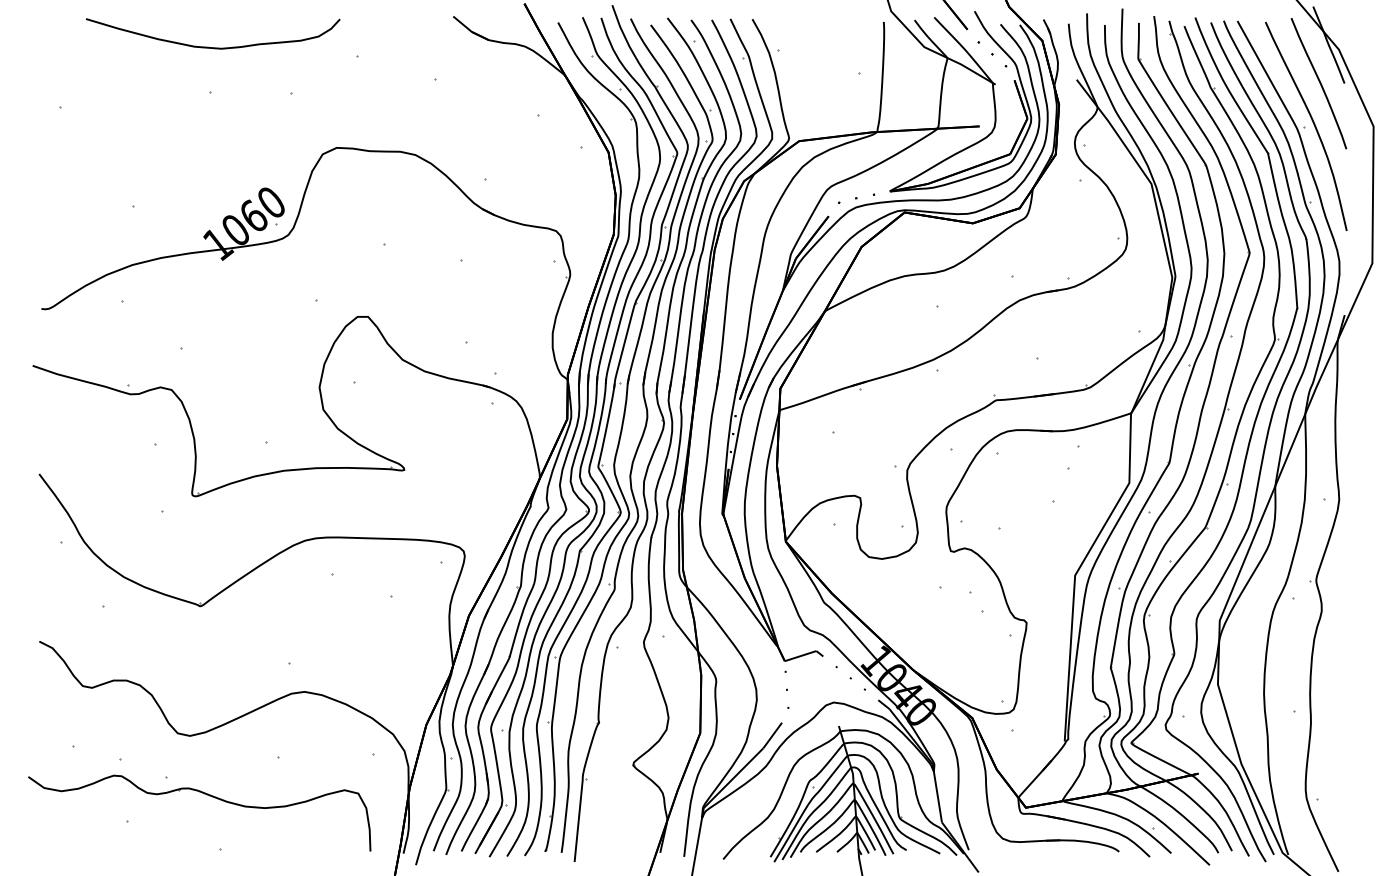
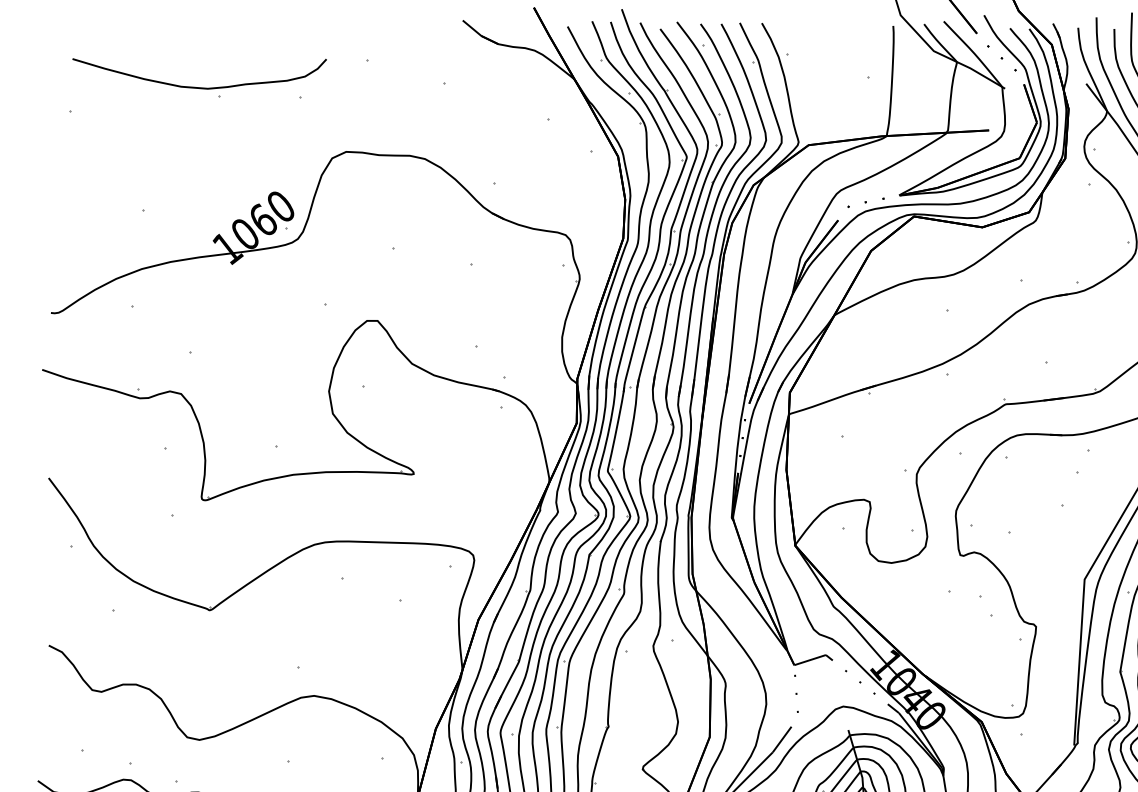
curve: (208, 46) -> (194, 86), moved

